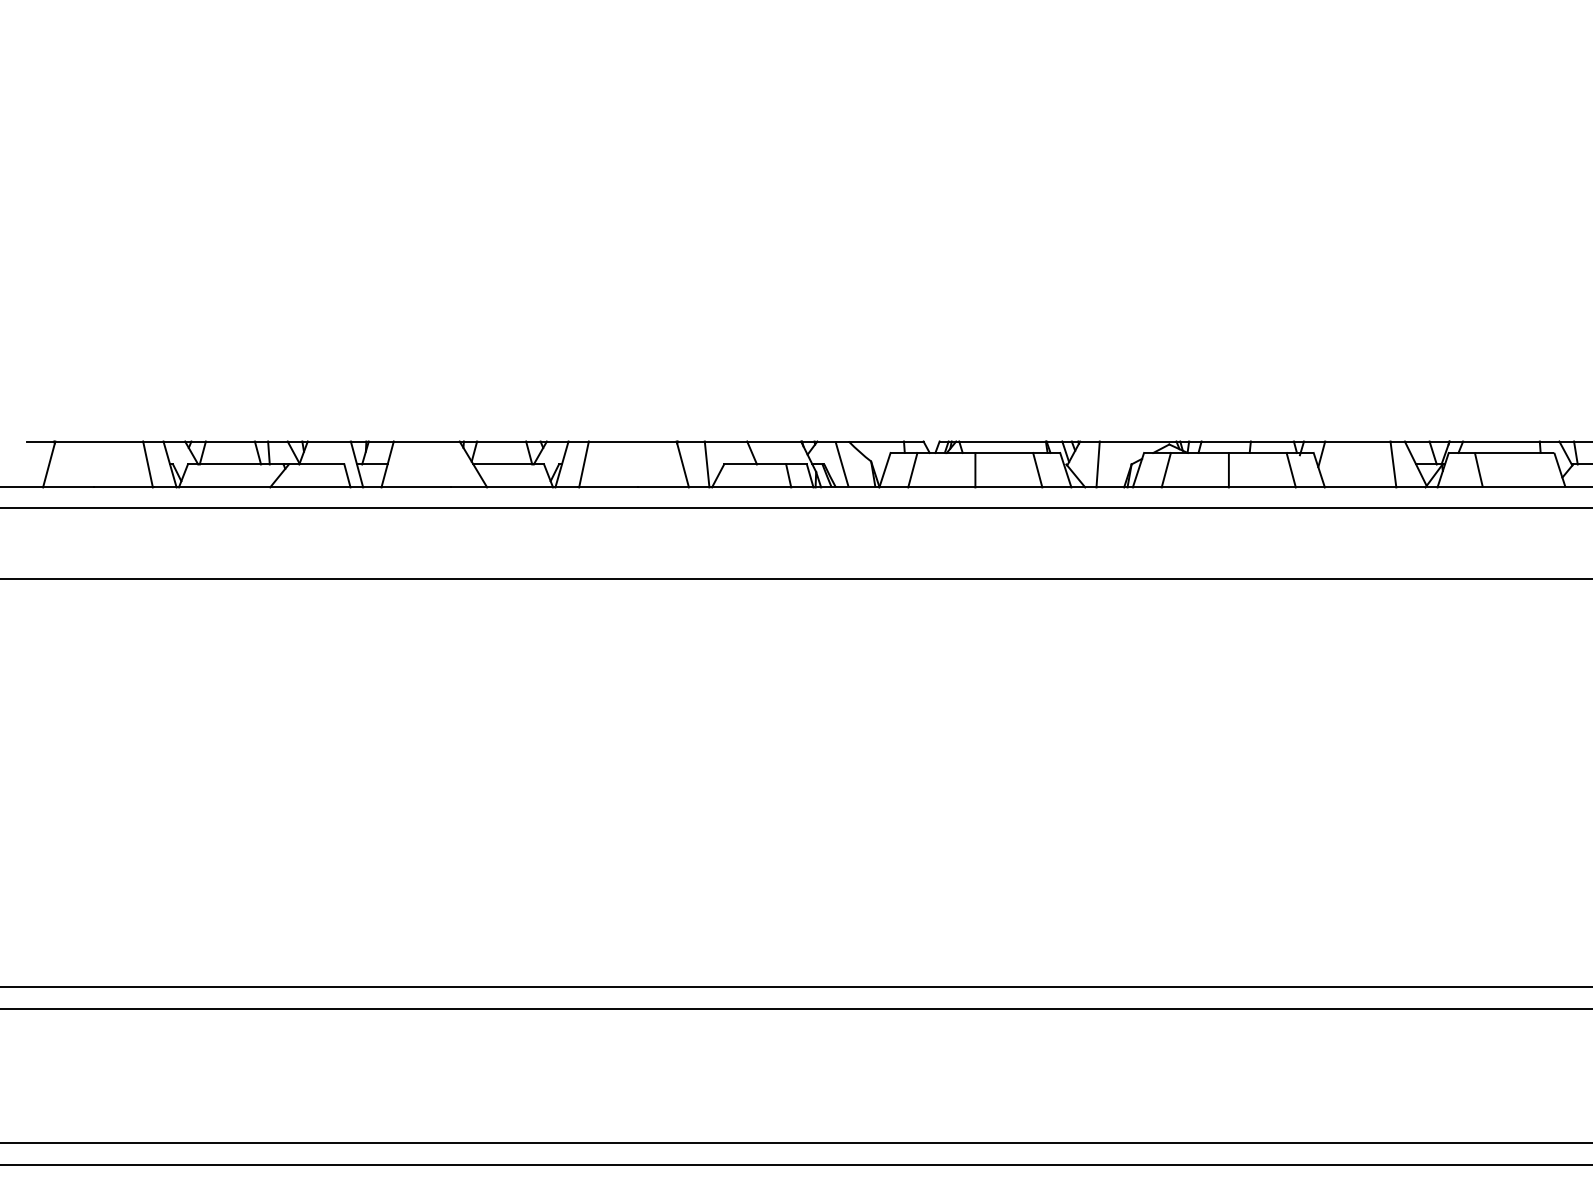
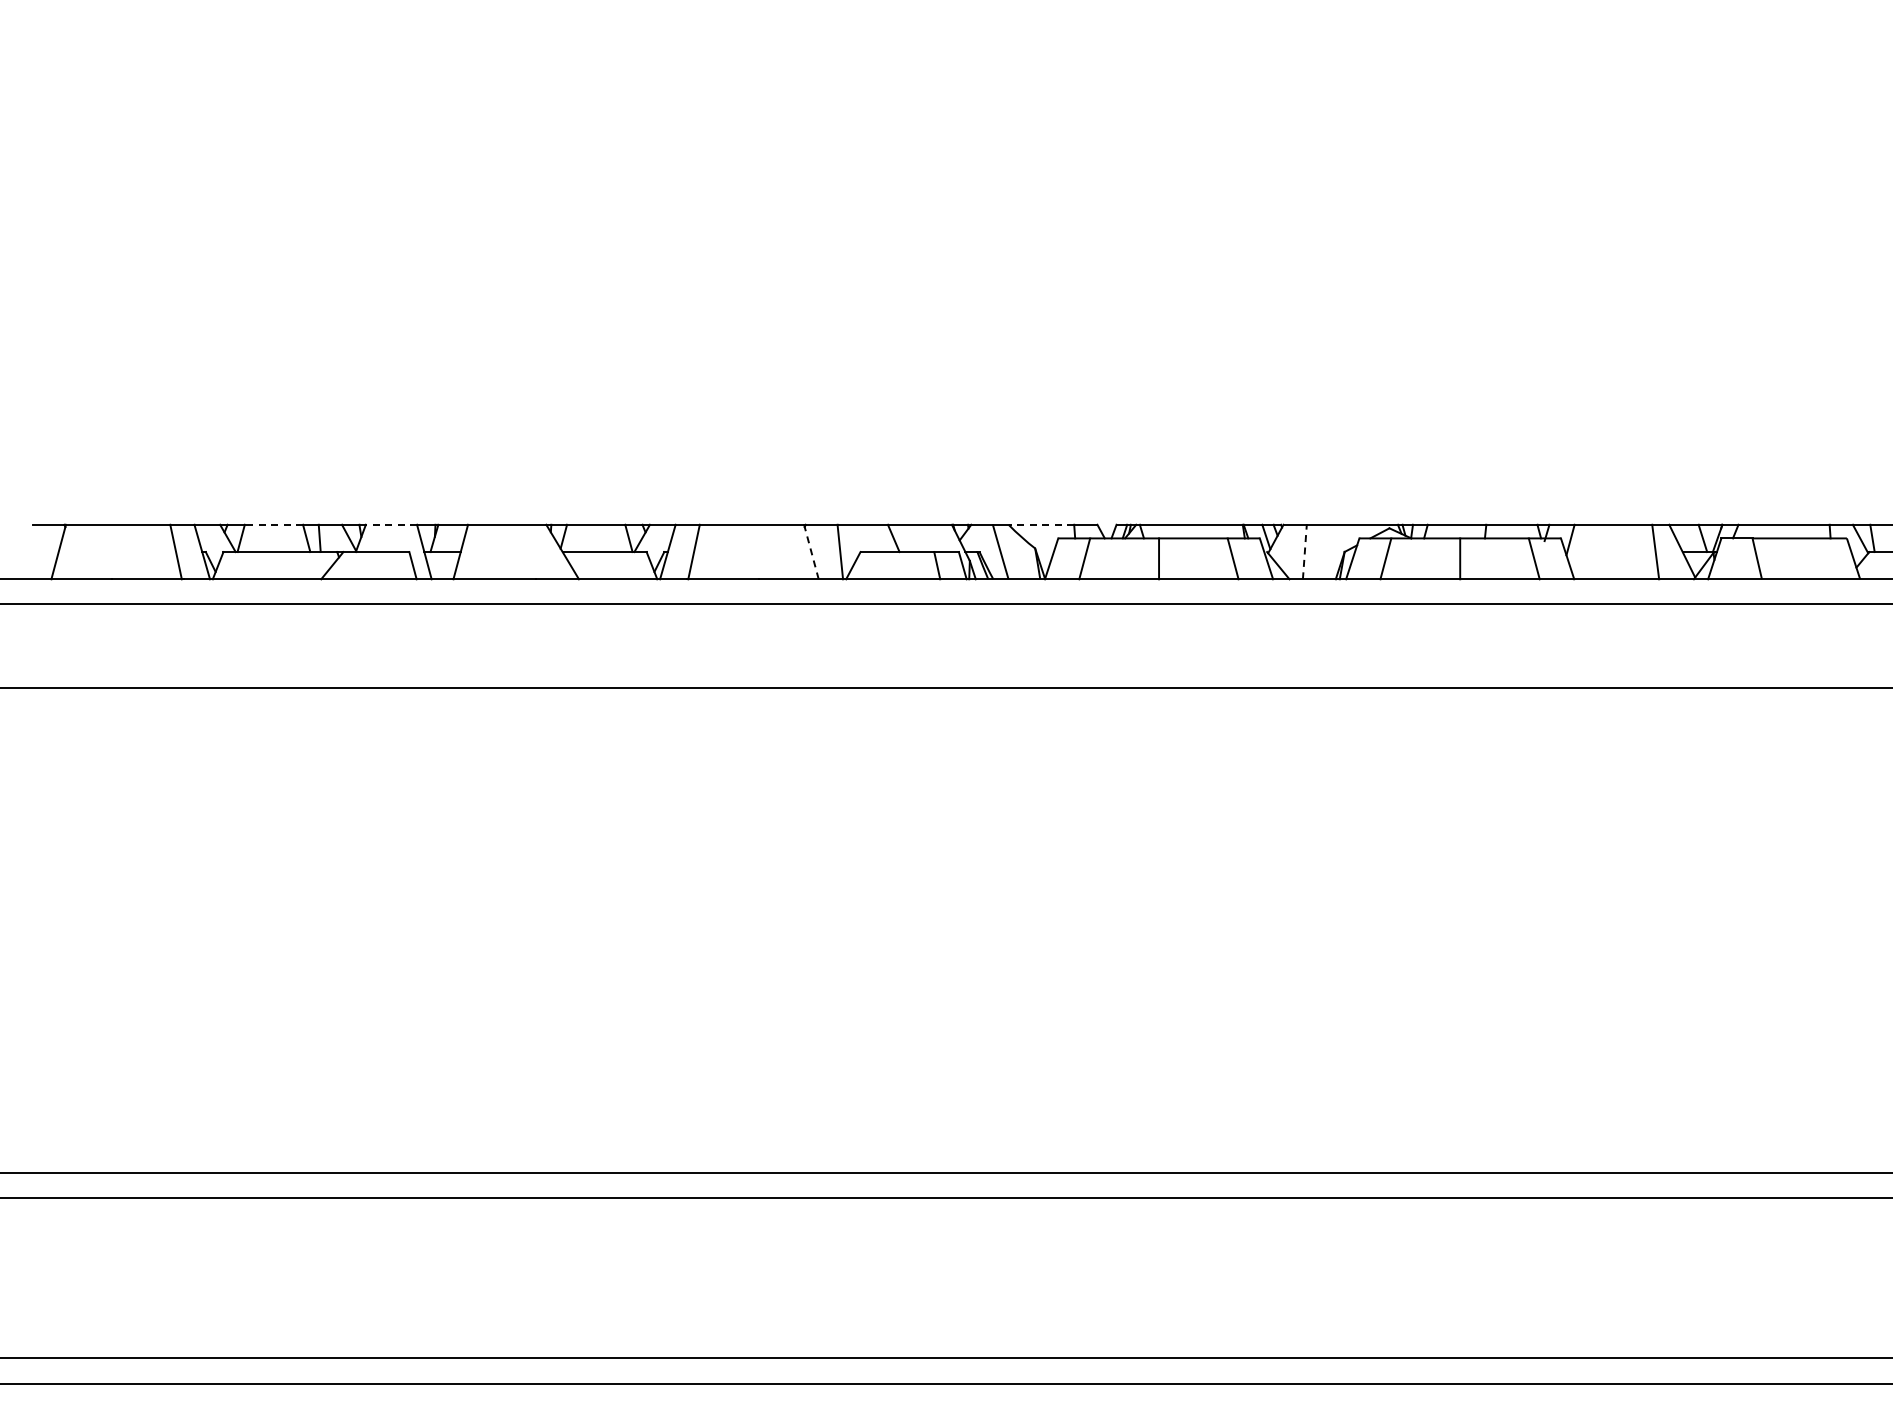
line: (230, 441) -> (273, 524), solid -> dashed
line: (329, 441) -> (391, 524), solid -> dashed
line: (876, 441) -> (1041, 524), solid -> dashed
line: (682, 464) -> (811, 551), solid -> dashed
line: (1097, 464) -> (1304, 551), solid -> dashed

